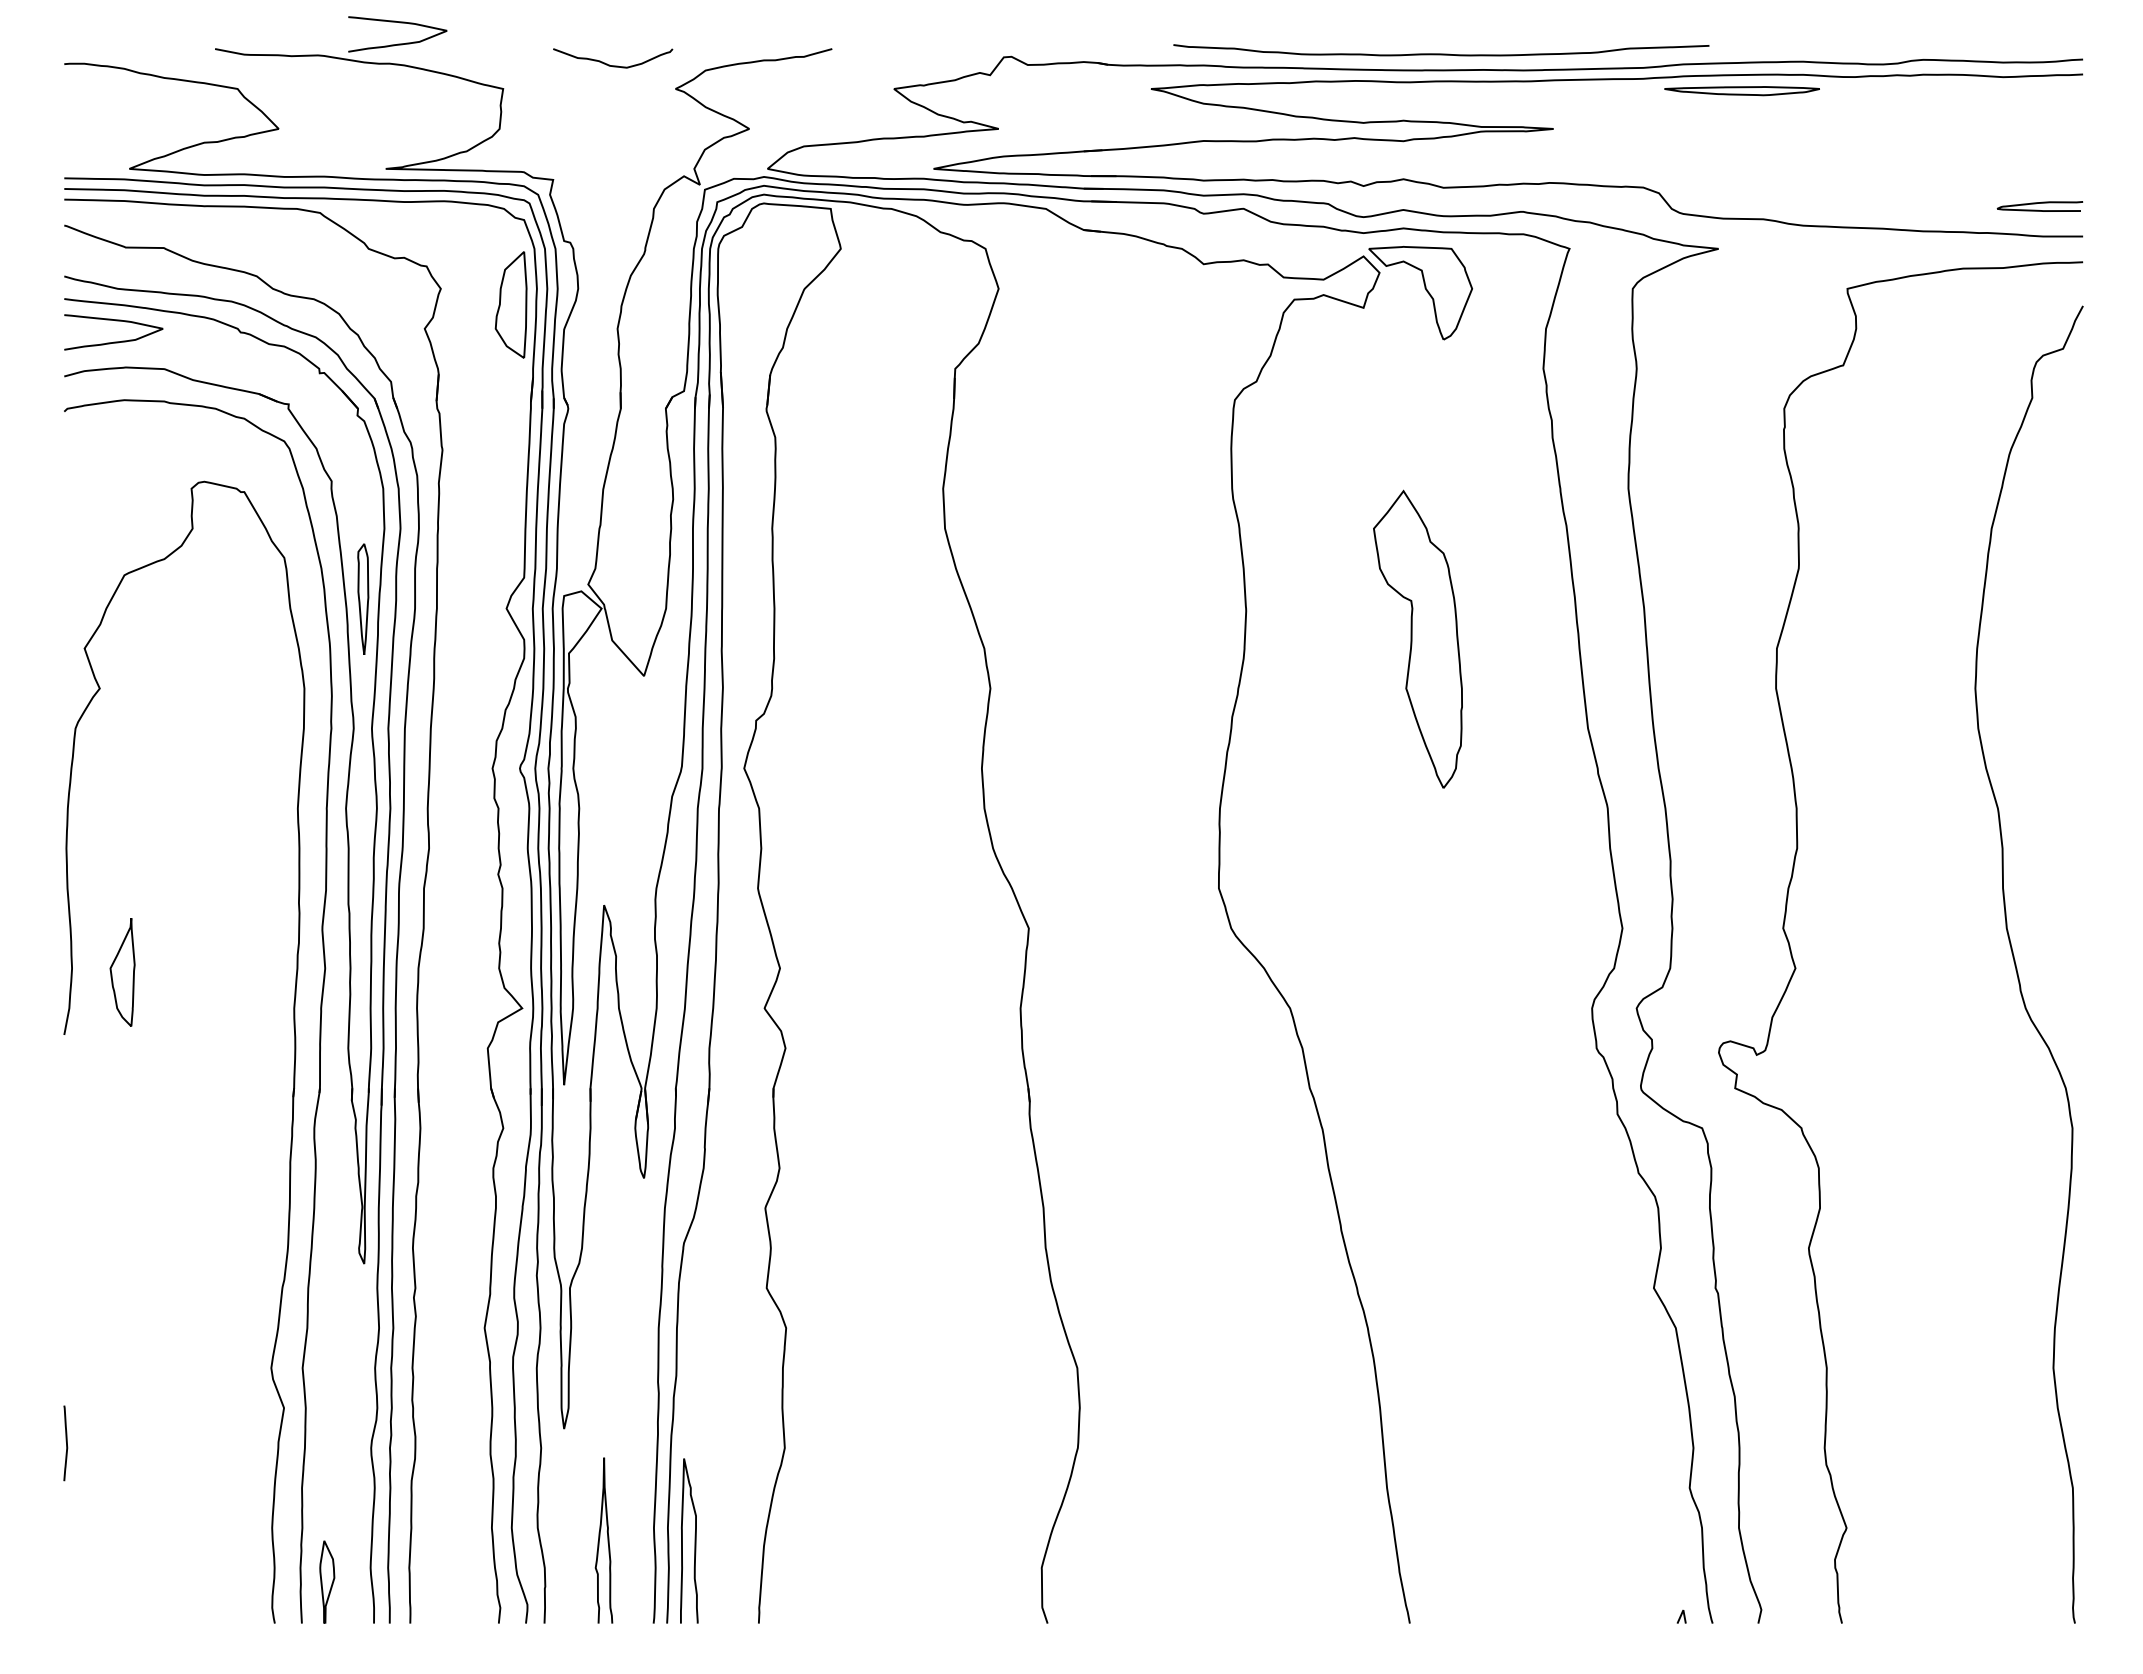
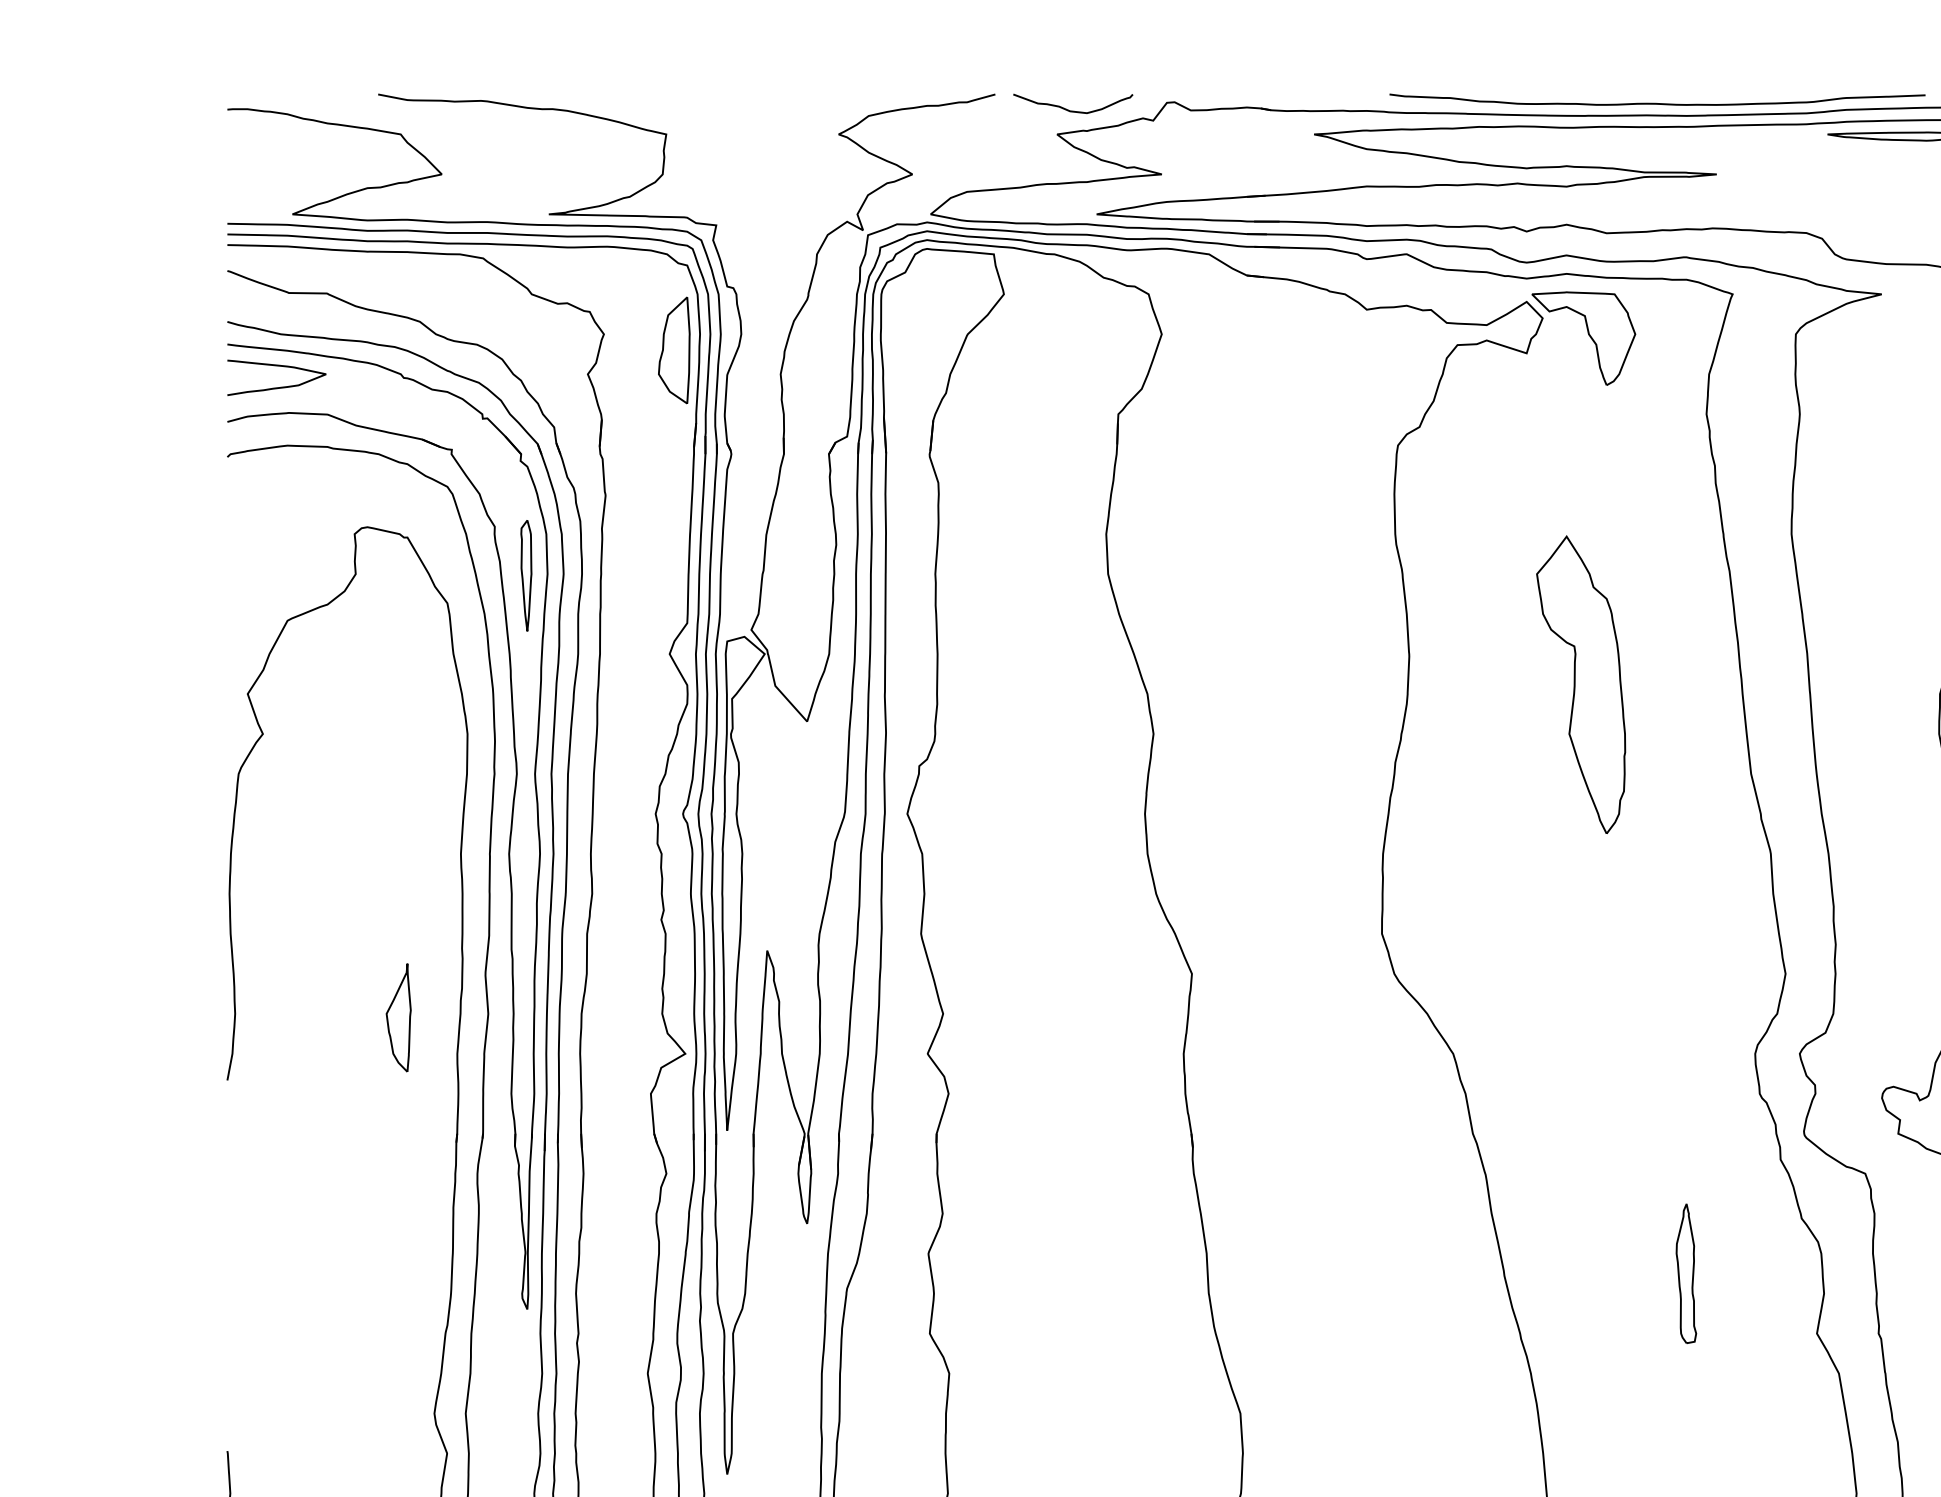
curve: (397, 43) -> (560, 88), removed
curve: (1441, 53) -> (1657, 102), moved
curve: (613, 65) -> (1073, 110), moved
part: (363, 598) -> (526, 574), moved
part: (122, 972) -> (398, 1017), moved
part: (1522, 1228) -> (1685, 1273), added

